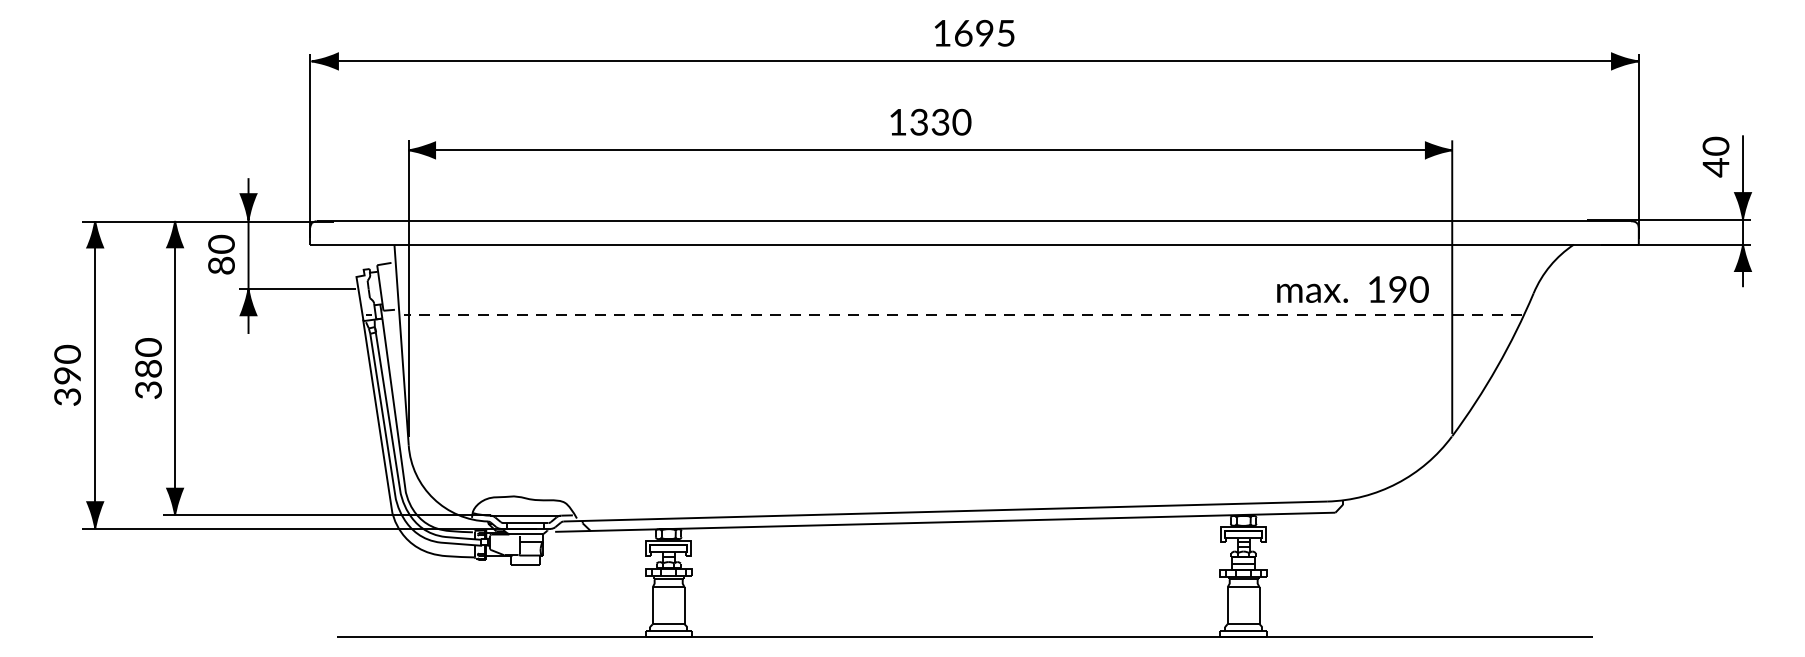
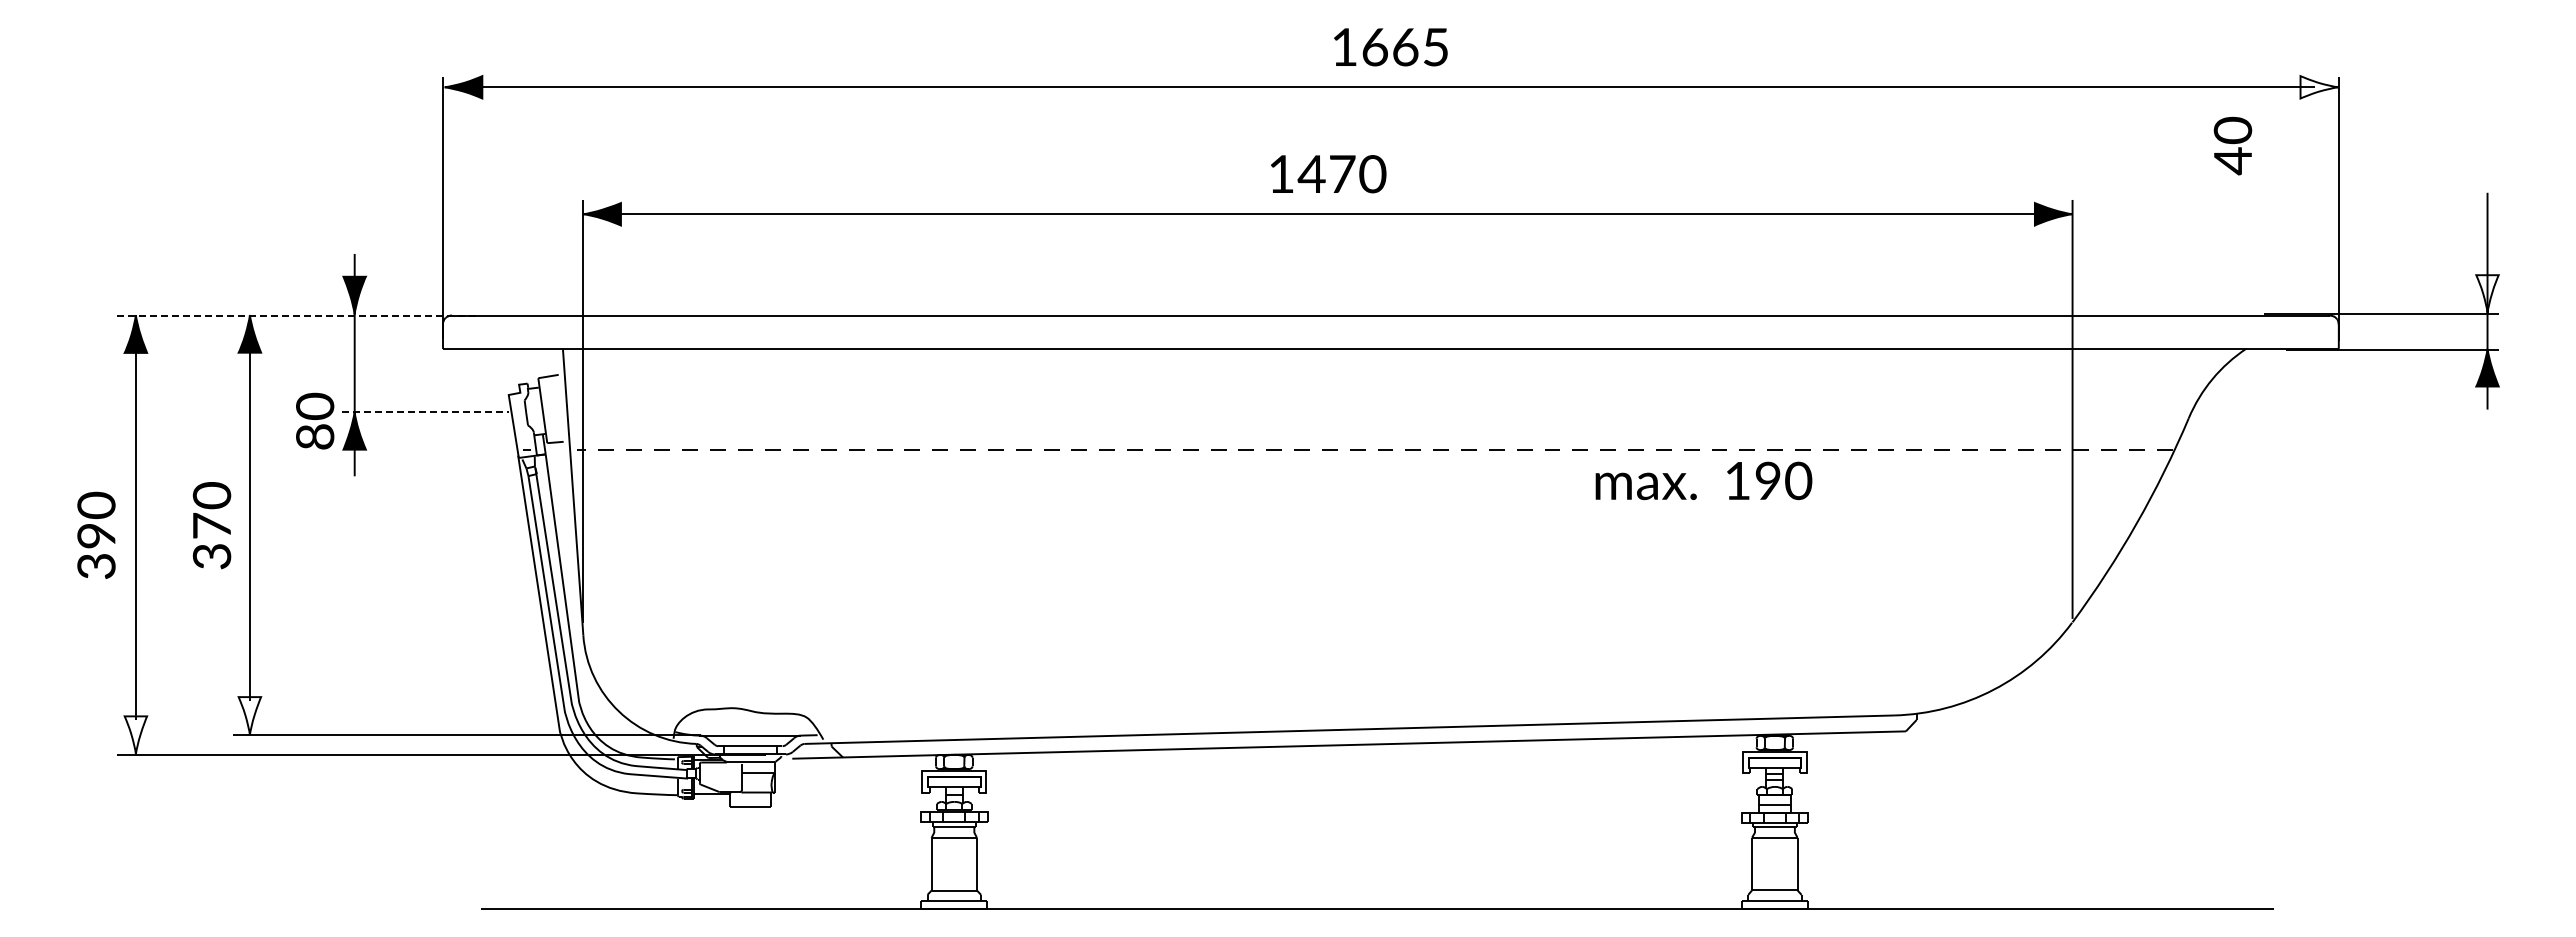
text: (984, 33) -> (1405, 47), 1695 -> 1665
fill: (1625, 61) -> (2319, 87), removed
text: (929, 122) -> (1326, 174), 1330 -> 1470
text: (1715, 156) -> (2232, 145), moved
fill: (1742, 205) -> (2487, 293), removed
line: (208, 221) -> (297, 316), solid -> dashed
text: (221, 254) -> (315, 420), moved
line: (298, 288) -> (425, 411), solid -> dashed
text: (1352, 289) -> (1703, 480), moved
text: (148, 368) -> (211, 525), 380 -> 370
fill: (174, 501) -> (249, 715), removed
fill: (94, 515) -> (135, 735), removed

